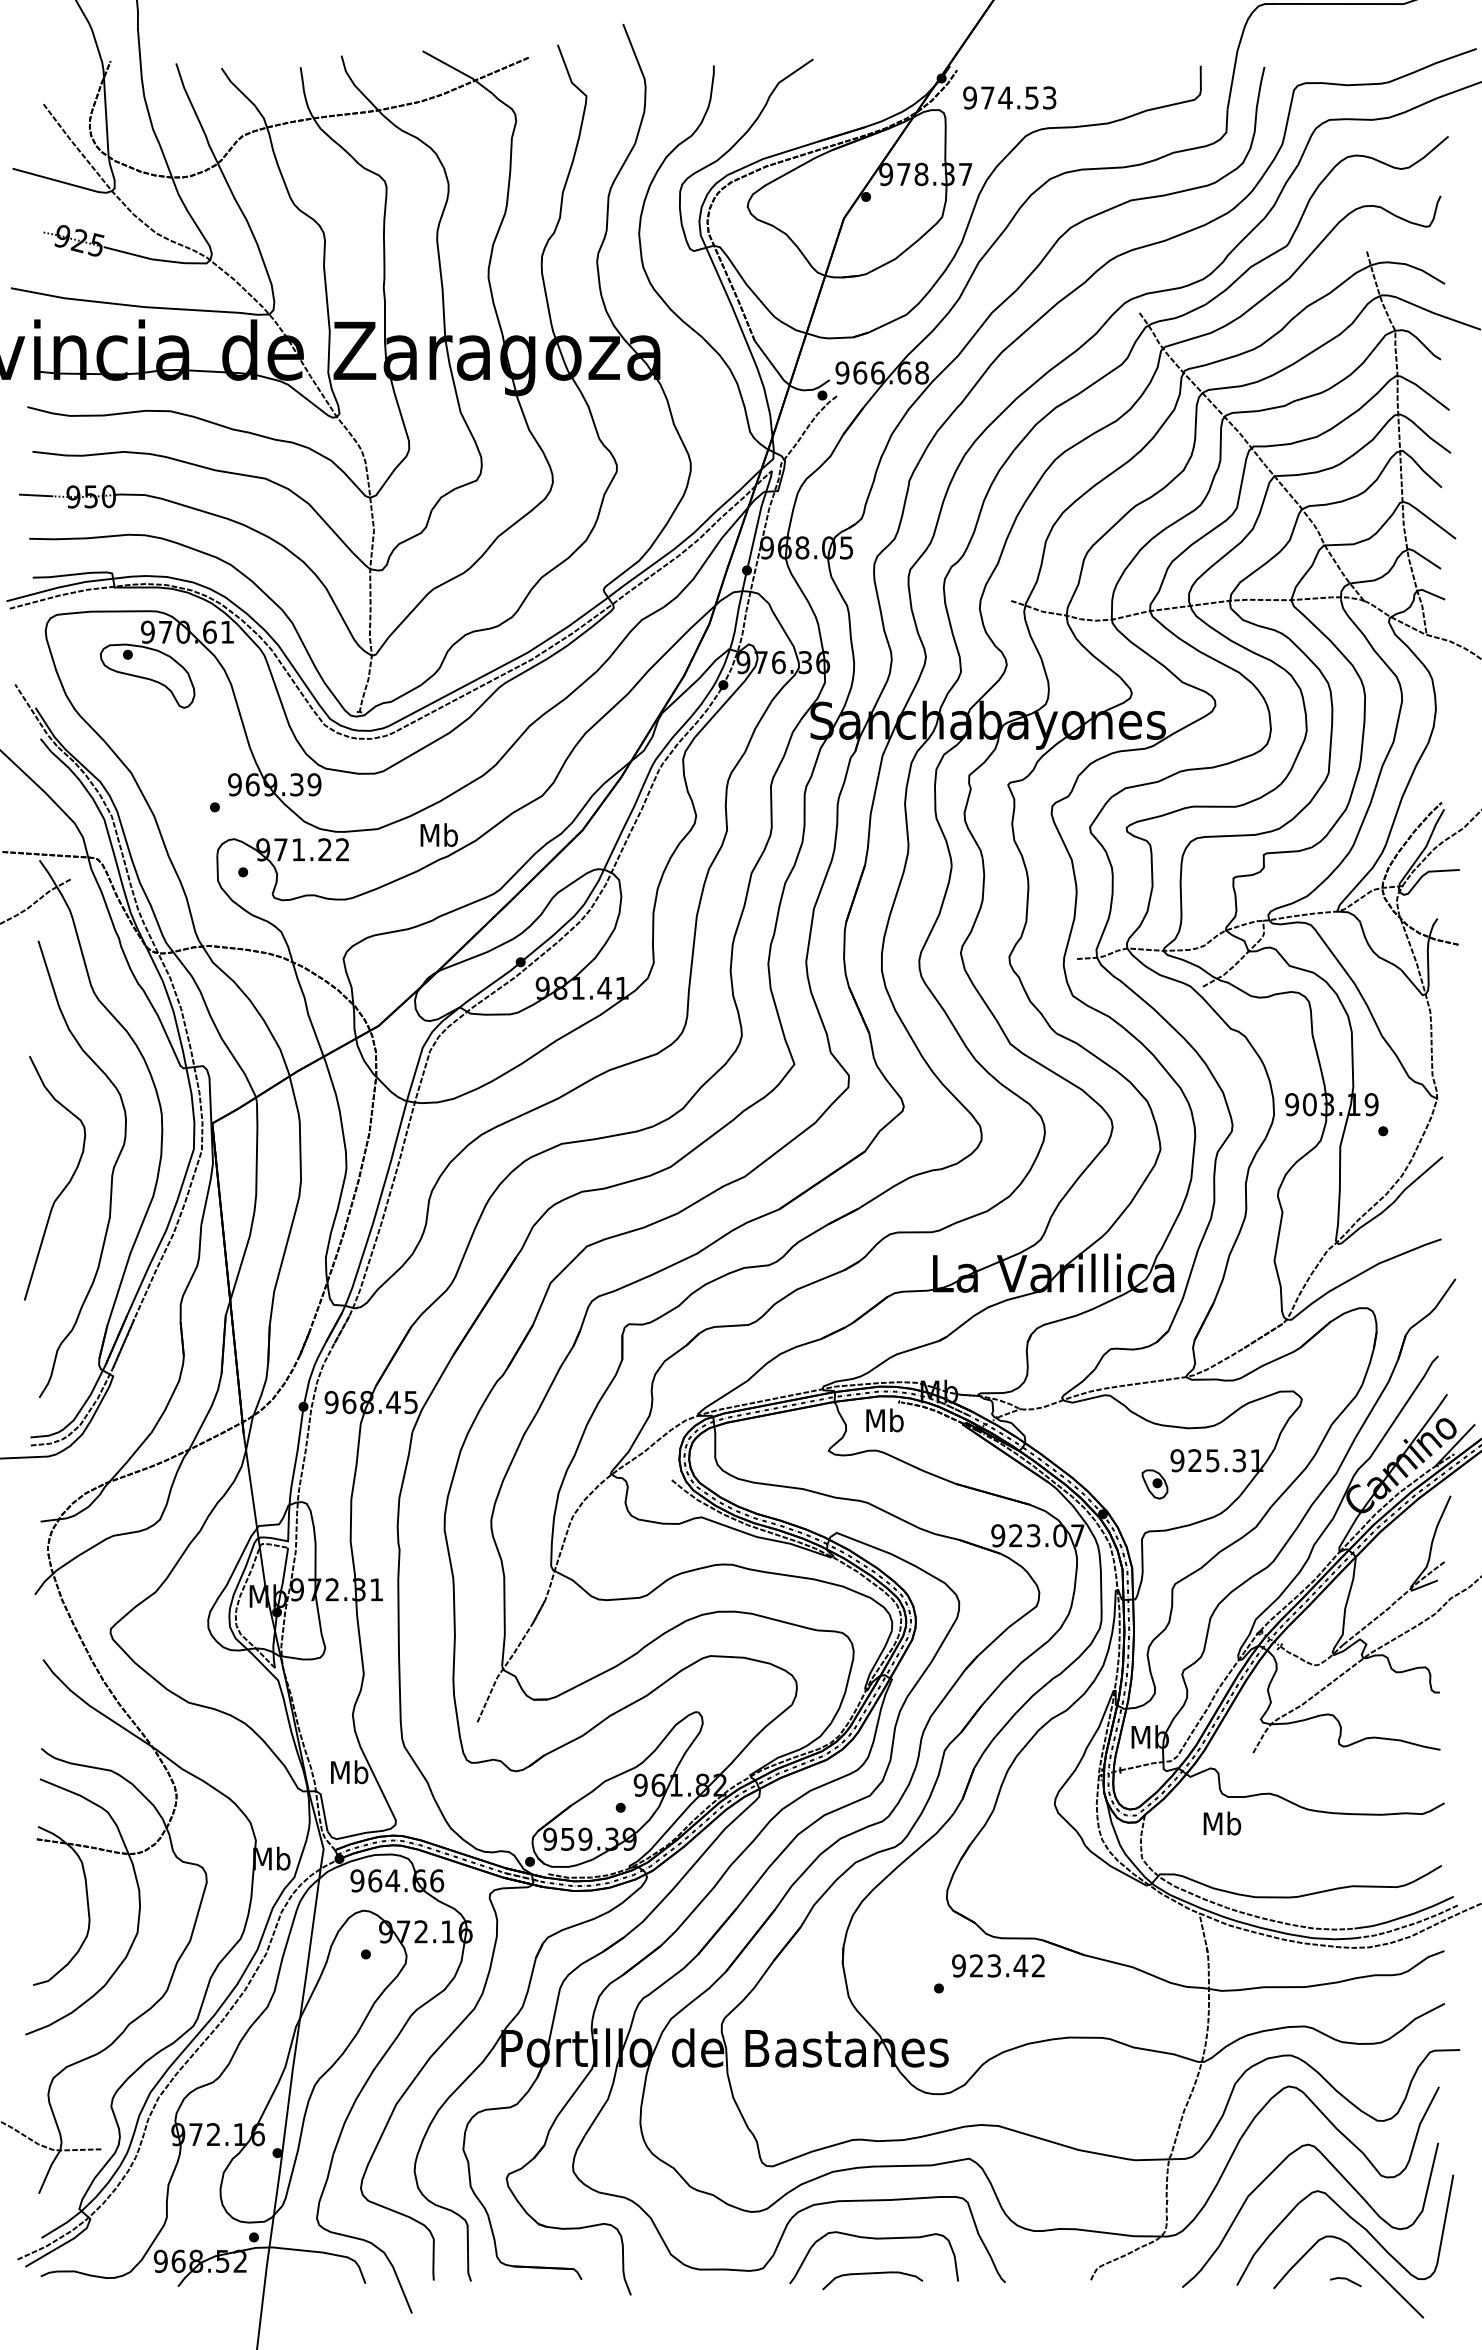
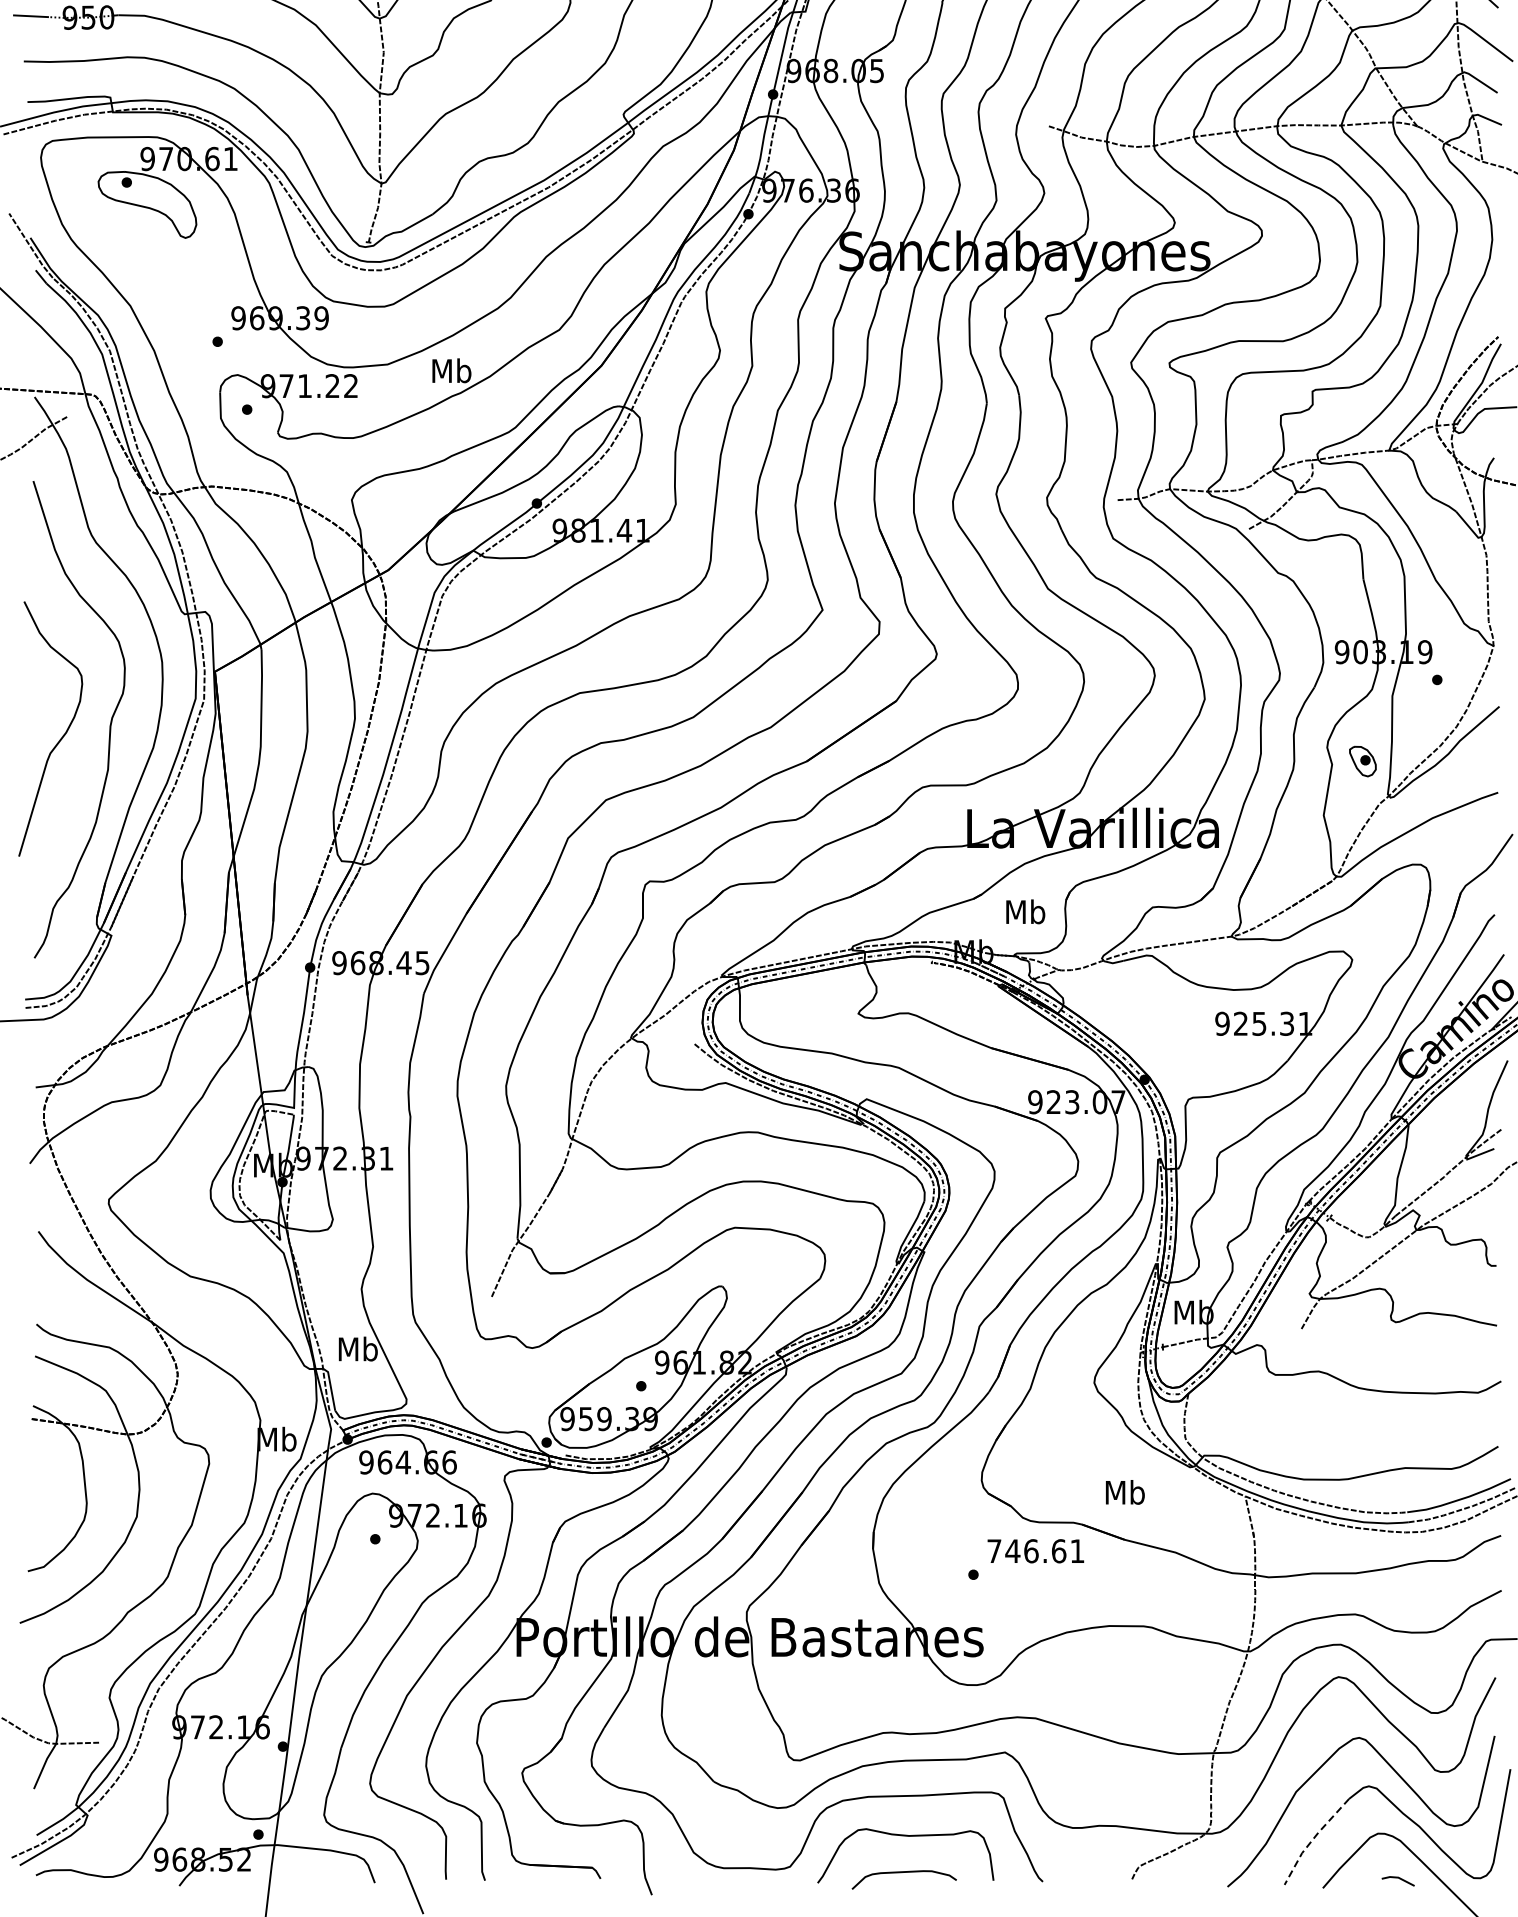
text: (884, 1420) -> (1025, 911), moved
part: (1154, 1484) -> (1362, 761), moved
text: (1222, 1823) -> (1125, 1492), moved
text: (998, 1965) -> (1035, 1550), 923.42 -> 746.61
line: (1264, 2241) -> (1313, 1838), solid -> dashed

